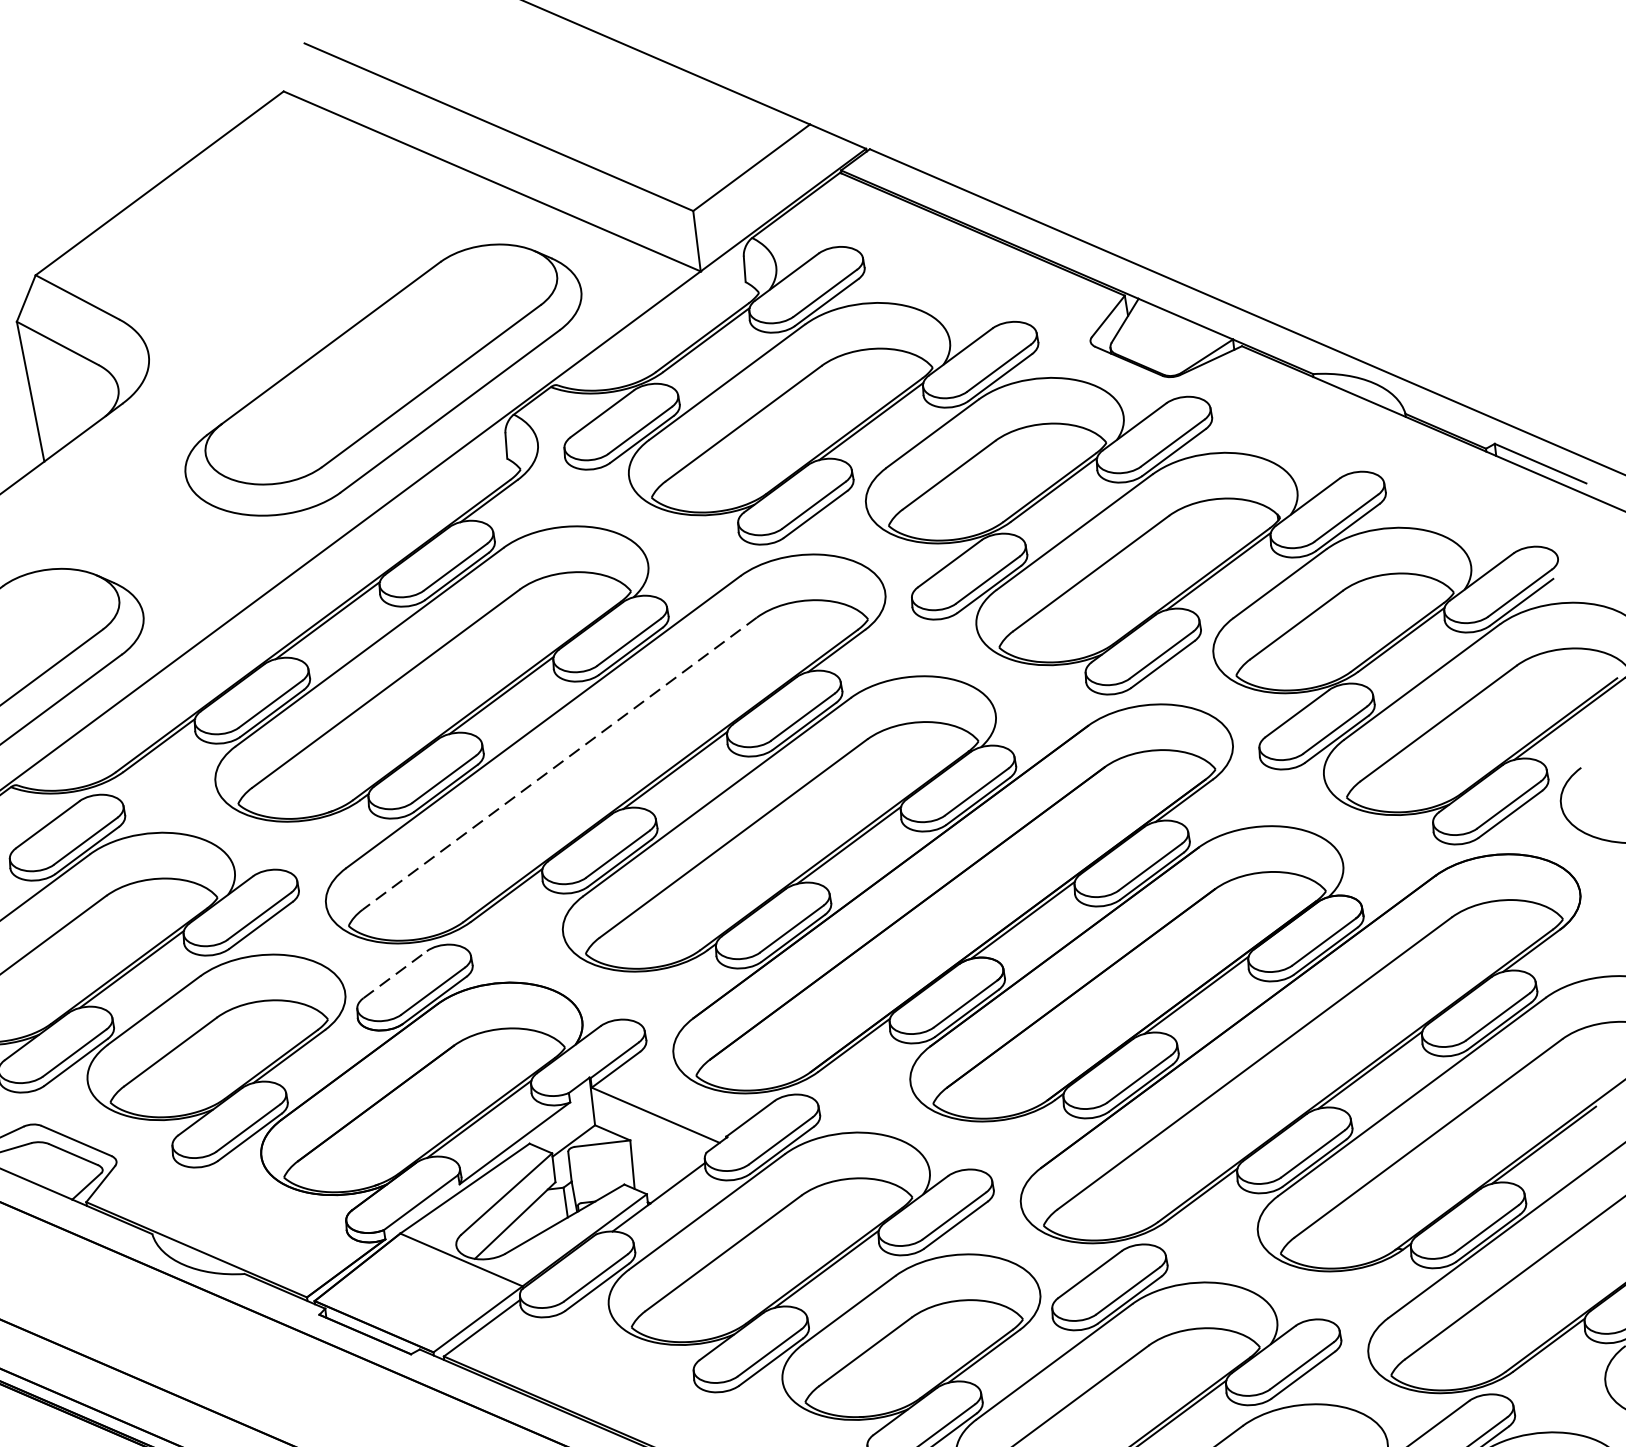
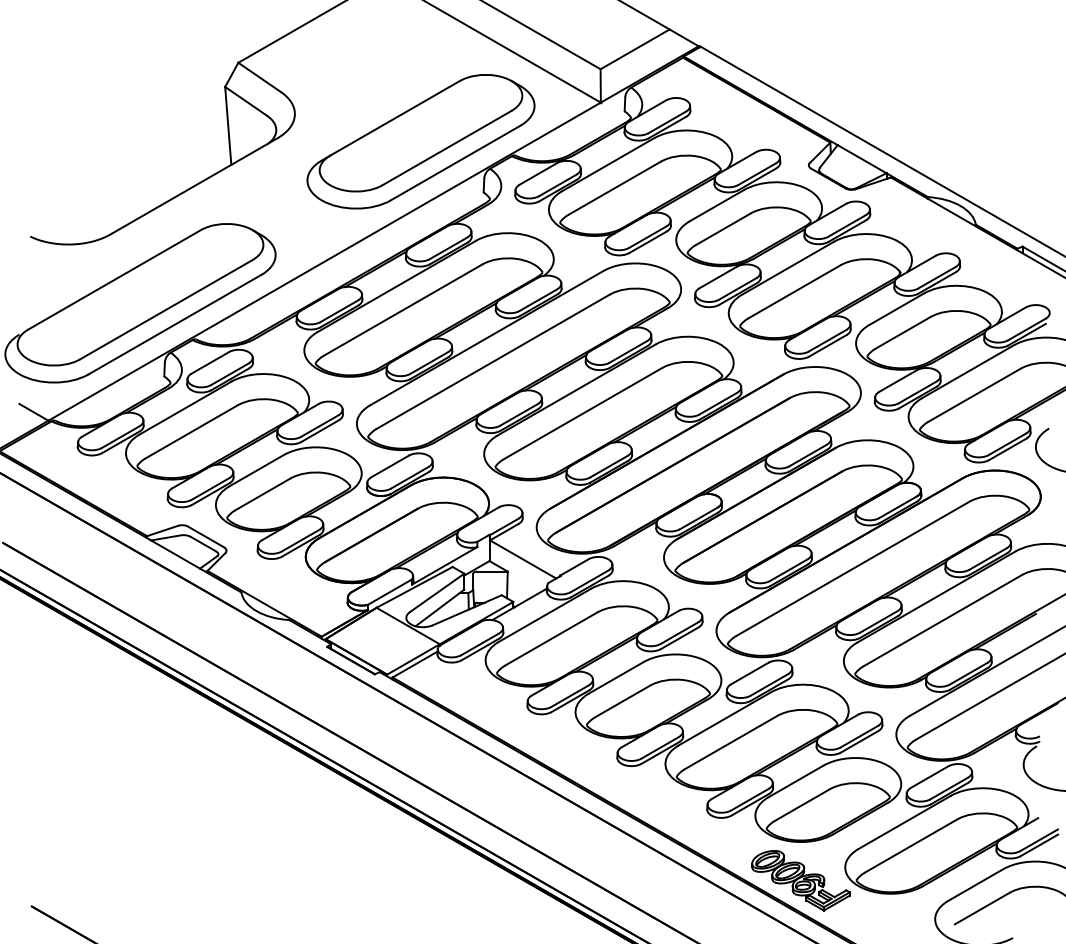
line: (558, 764) -> (492, 362), dashed -> solid
line: (395, 974) -> (390, 466), dashed -> solid

